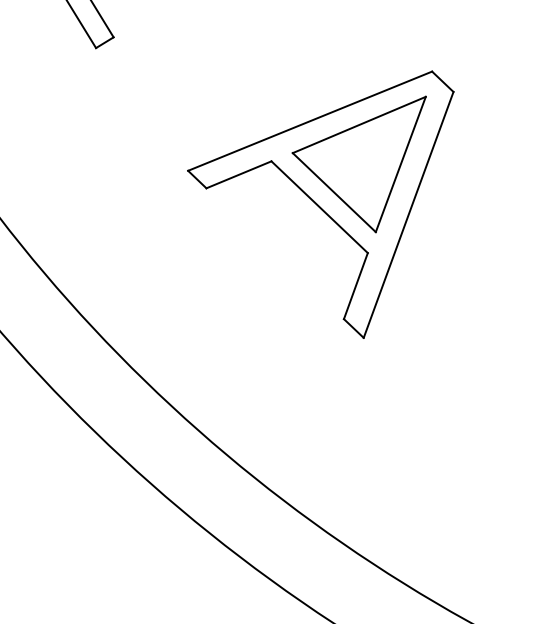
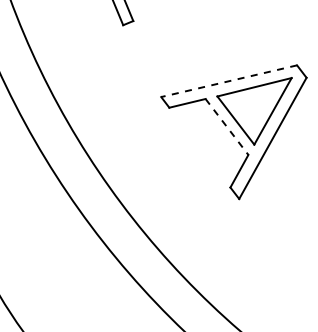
line: (310, 121) -> (229, 81), solid -> dashed
line: (320, 208) -> (227, 127), solid -> dashed

